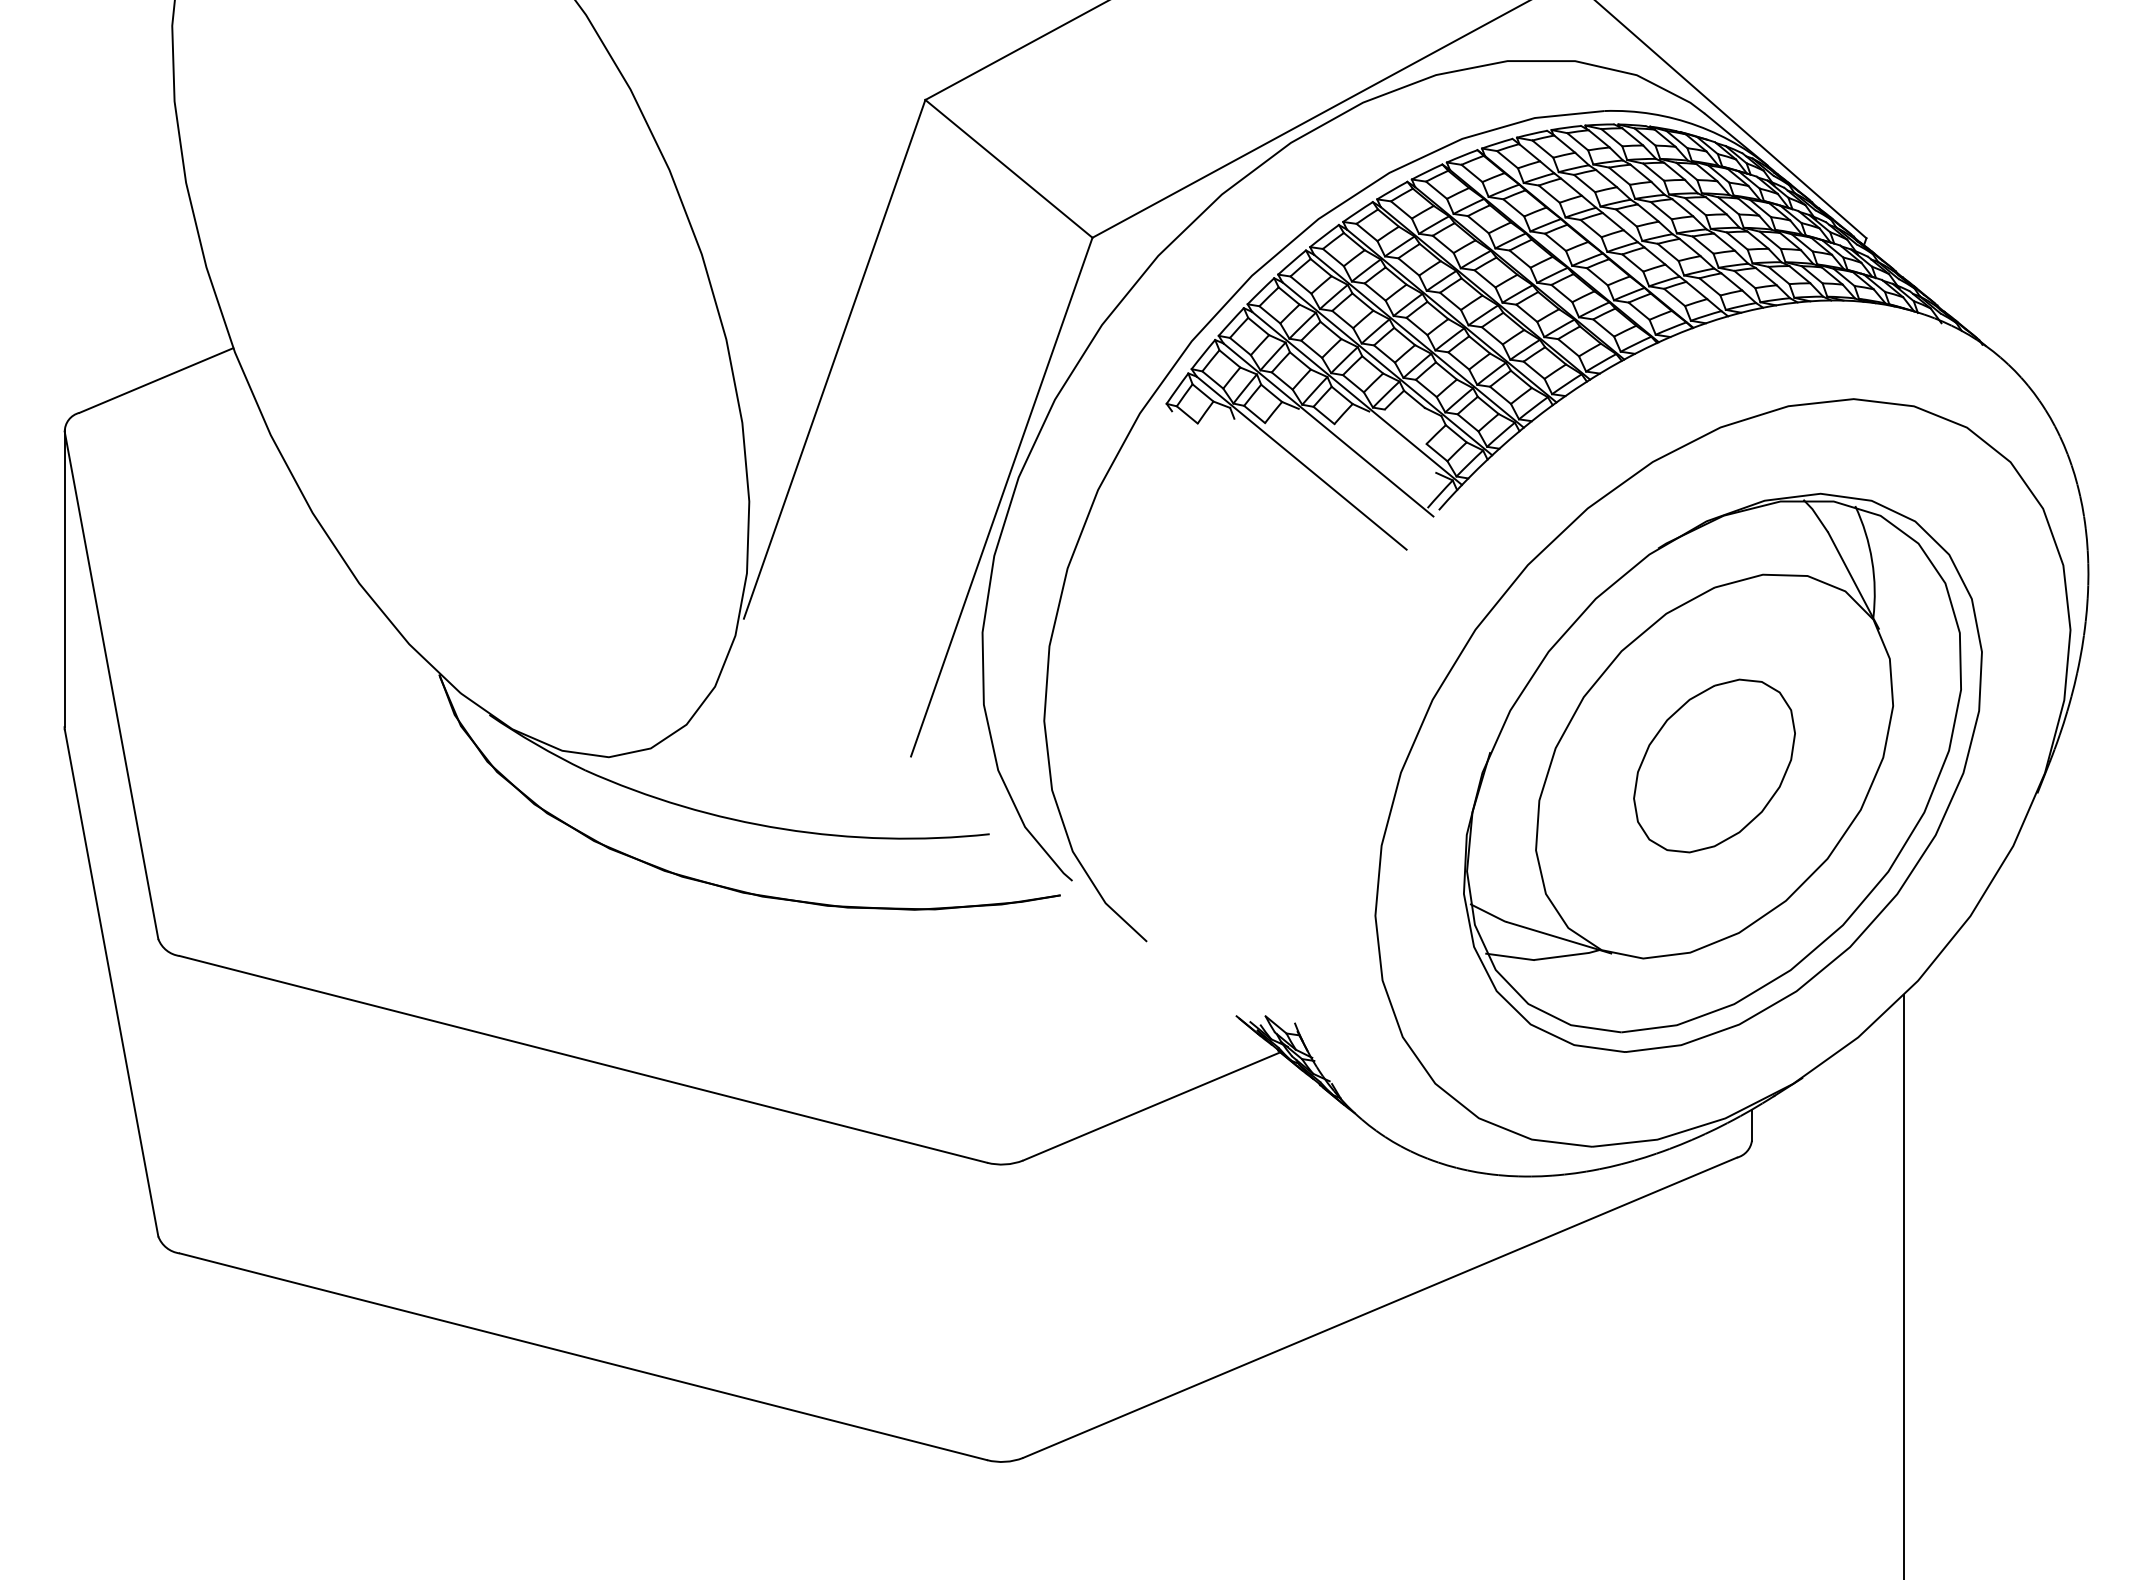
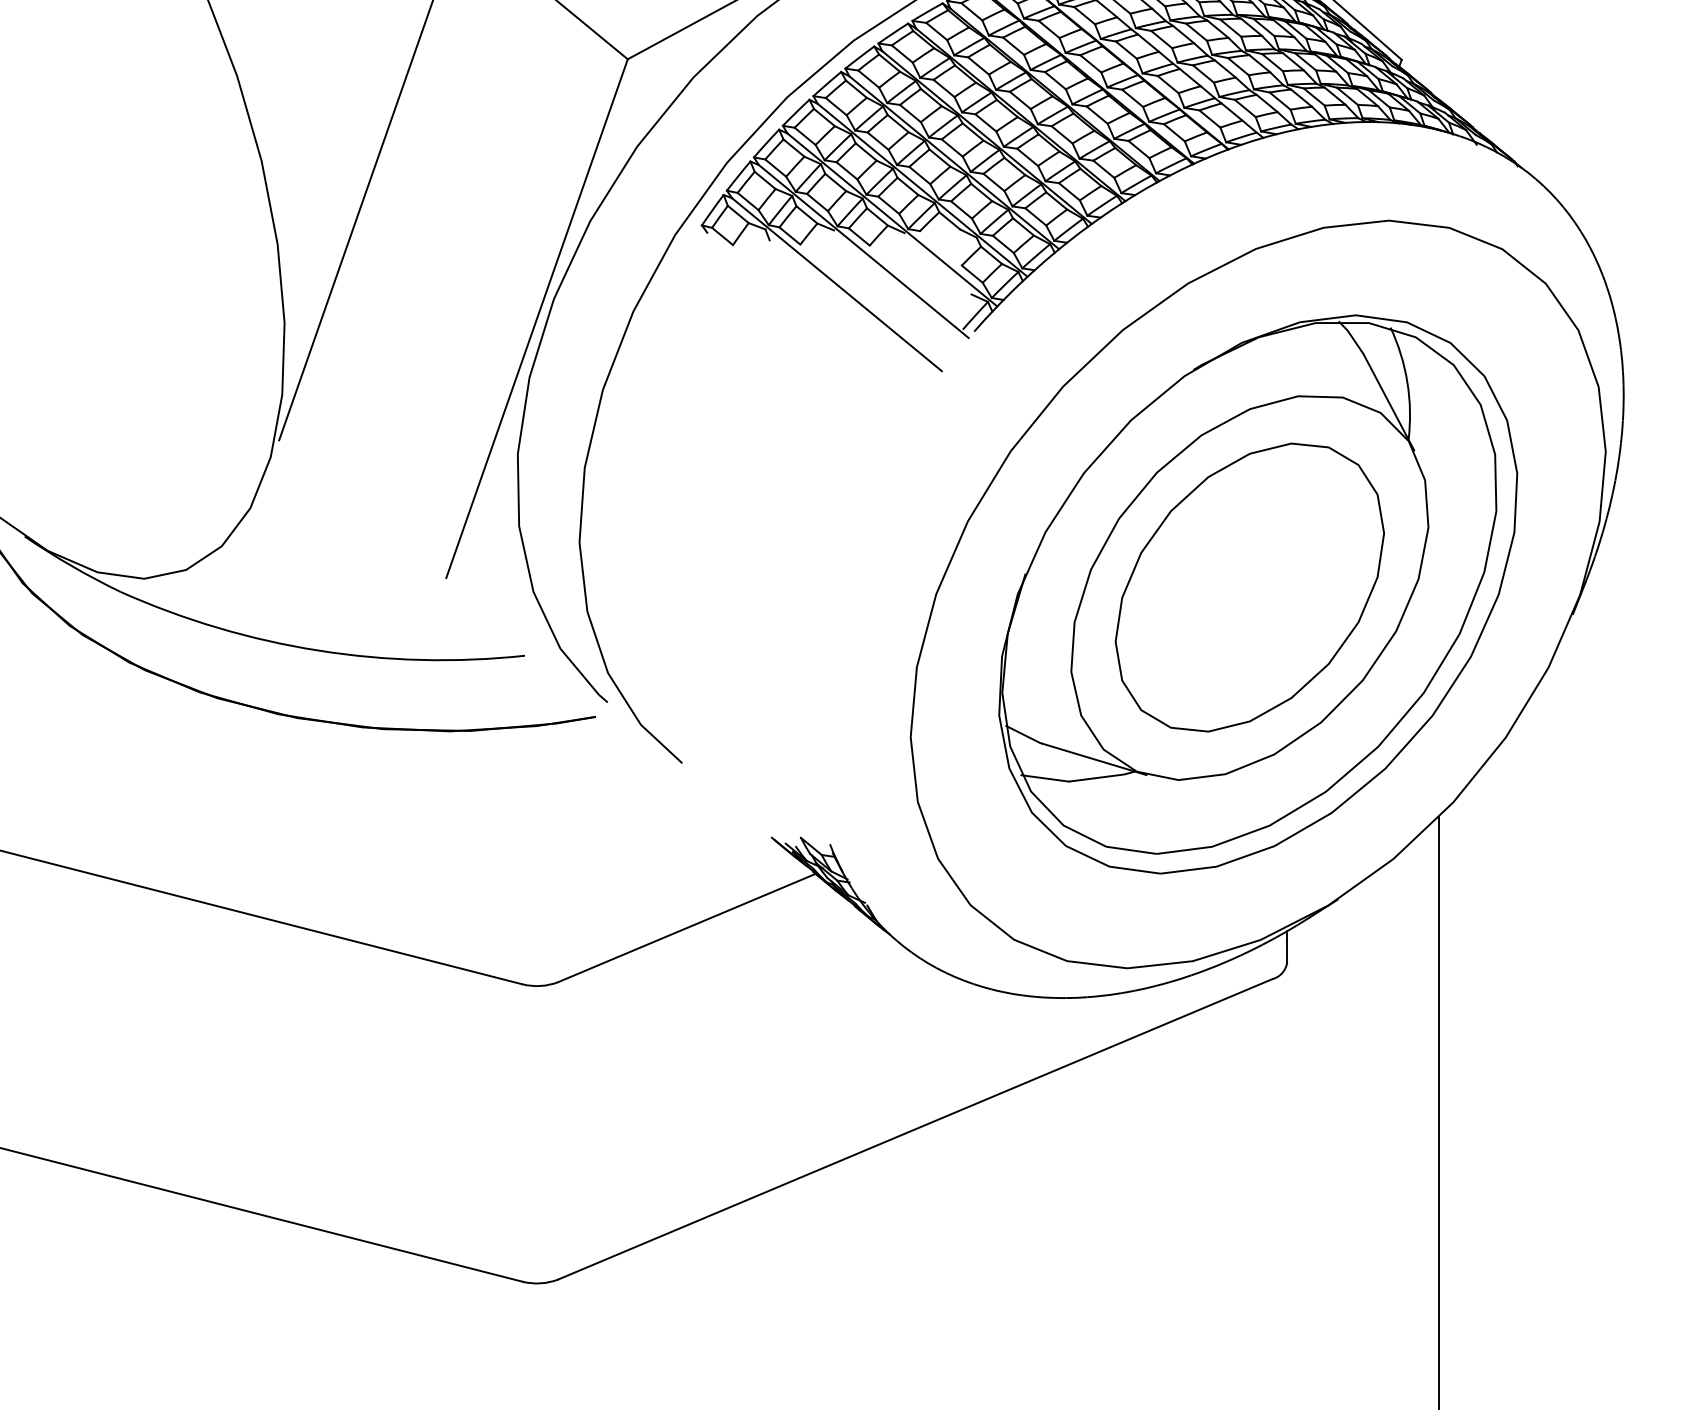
part: (1714, 765) -> (1249, 587), size x1.67

